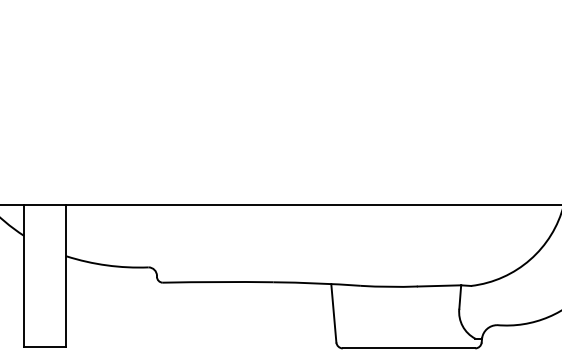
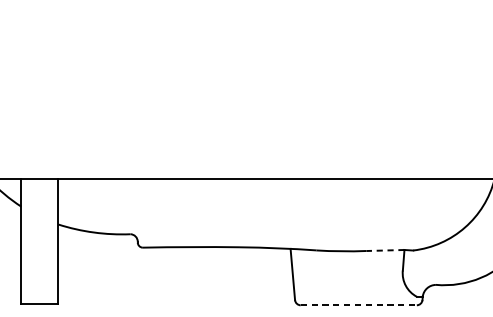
line: (439, 285) -> (385, 250), solid -> dashed
line: (409, 348) -> (359, 305), solid -> dashed

